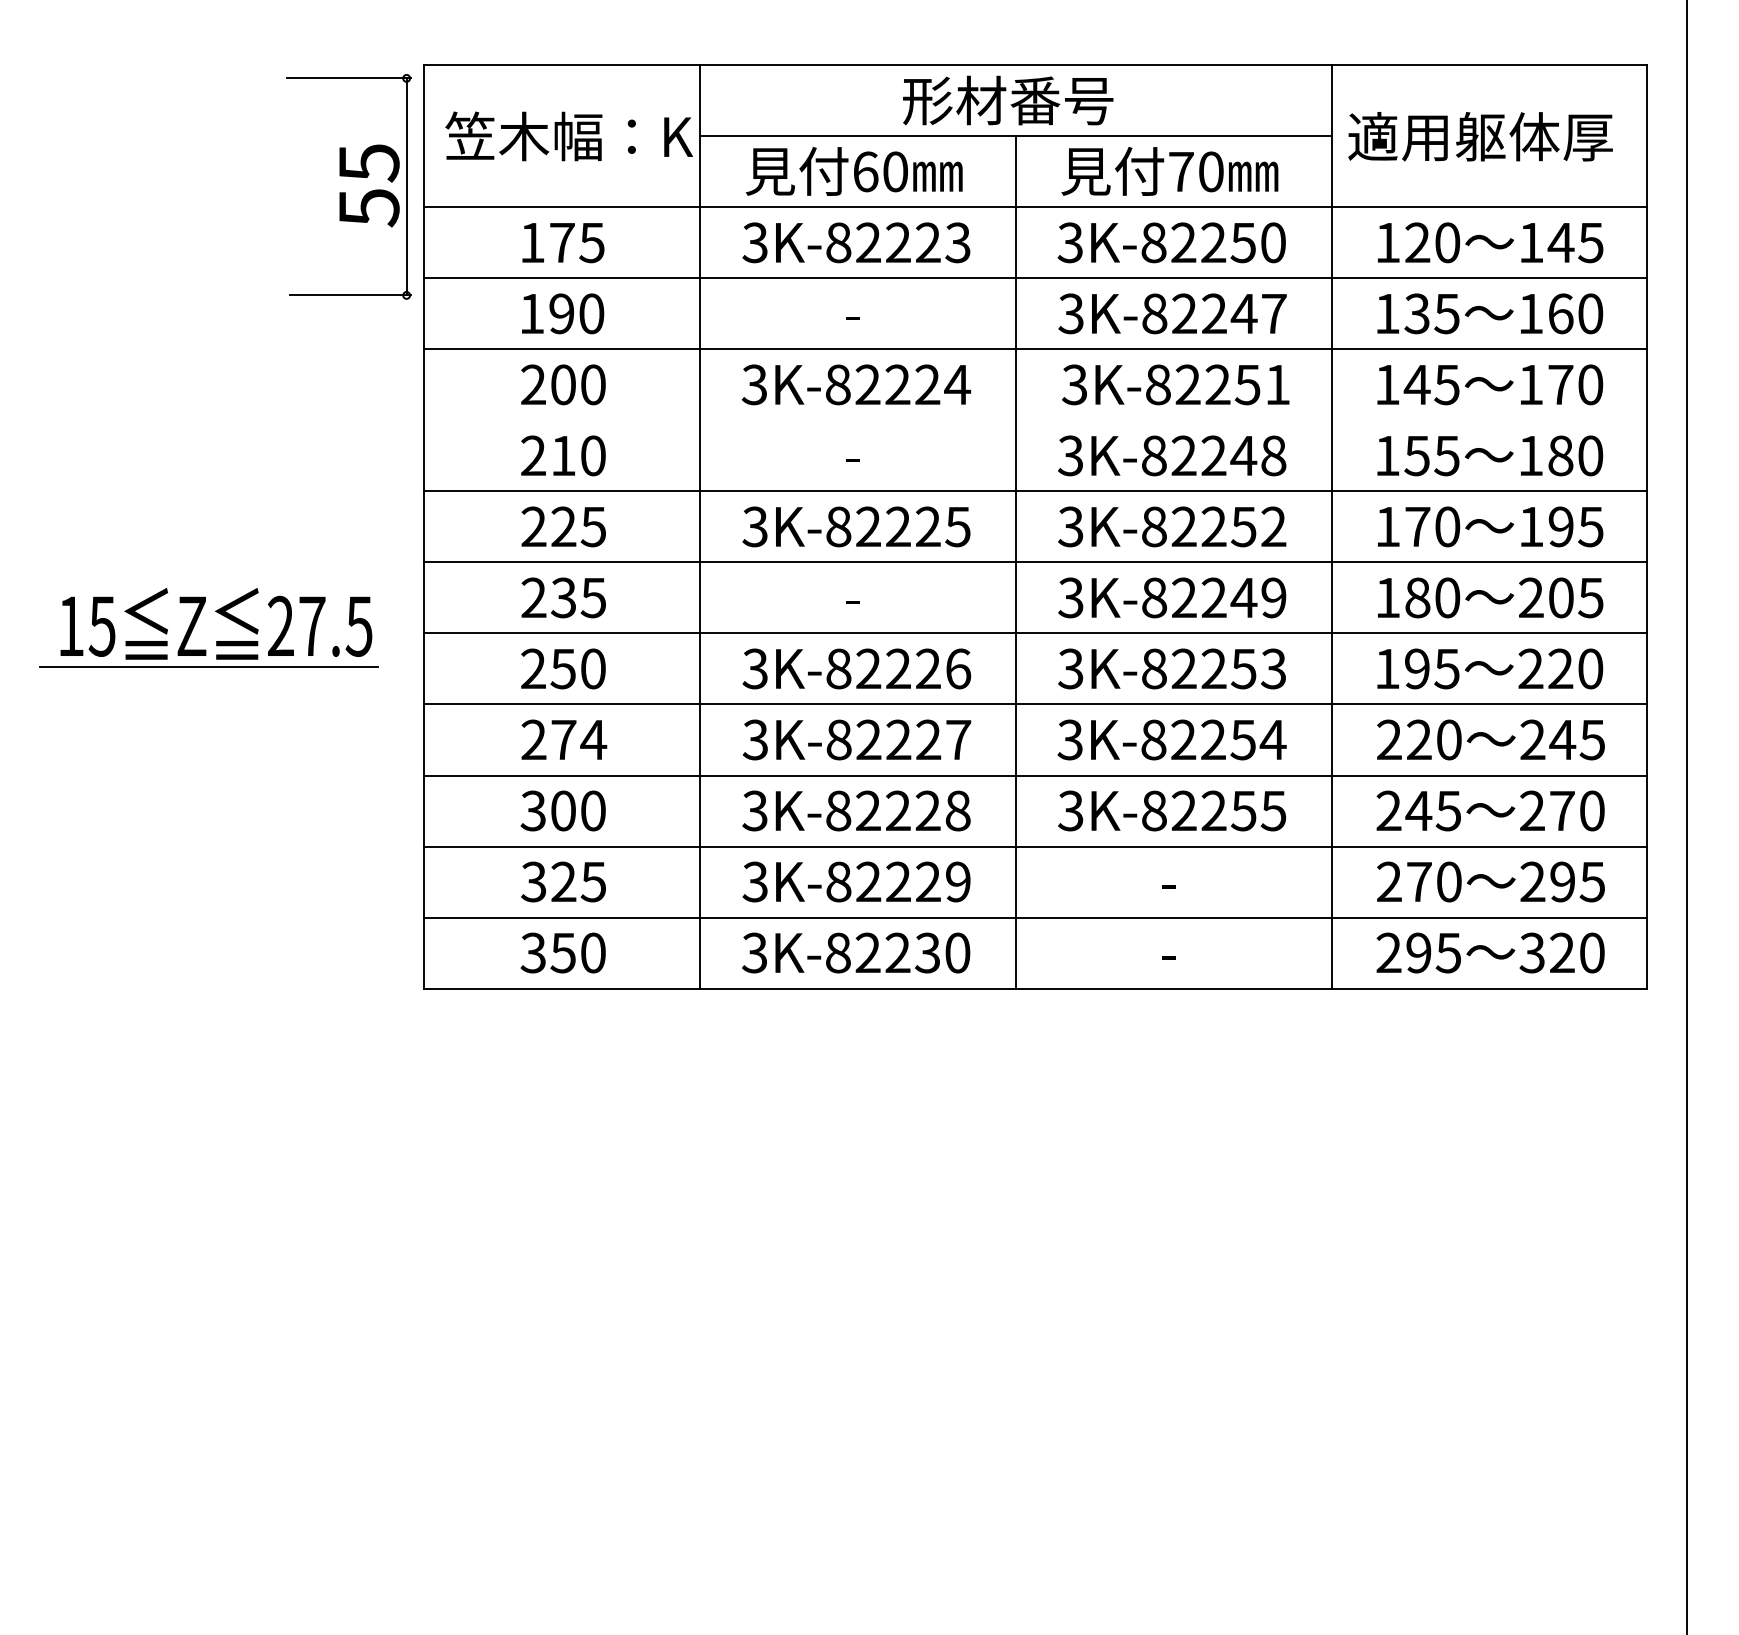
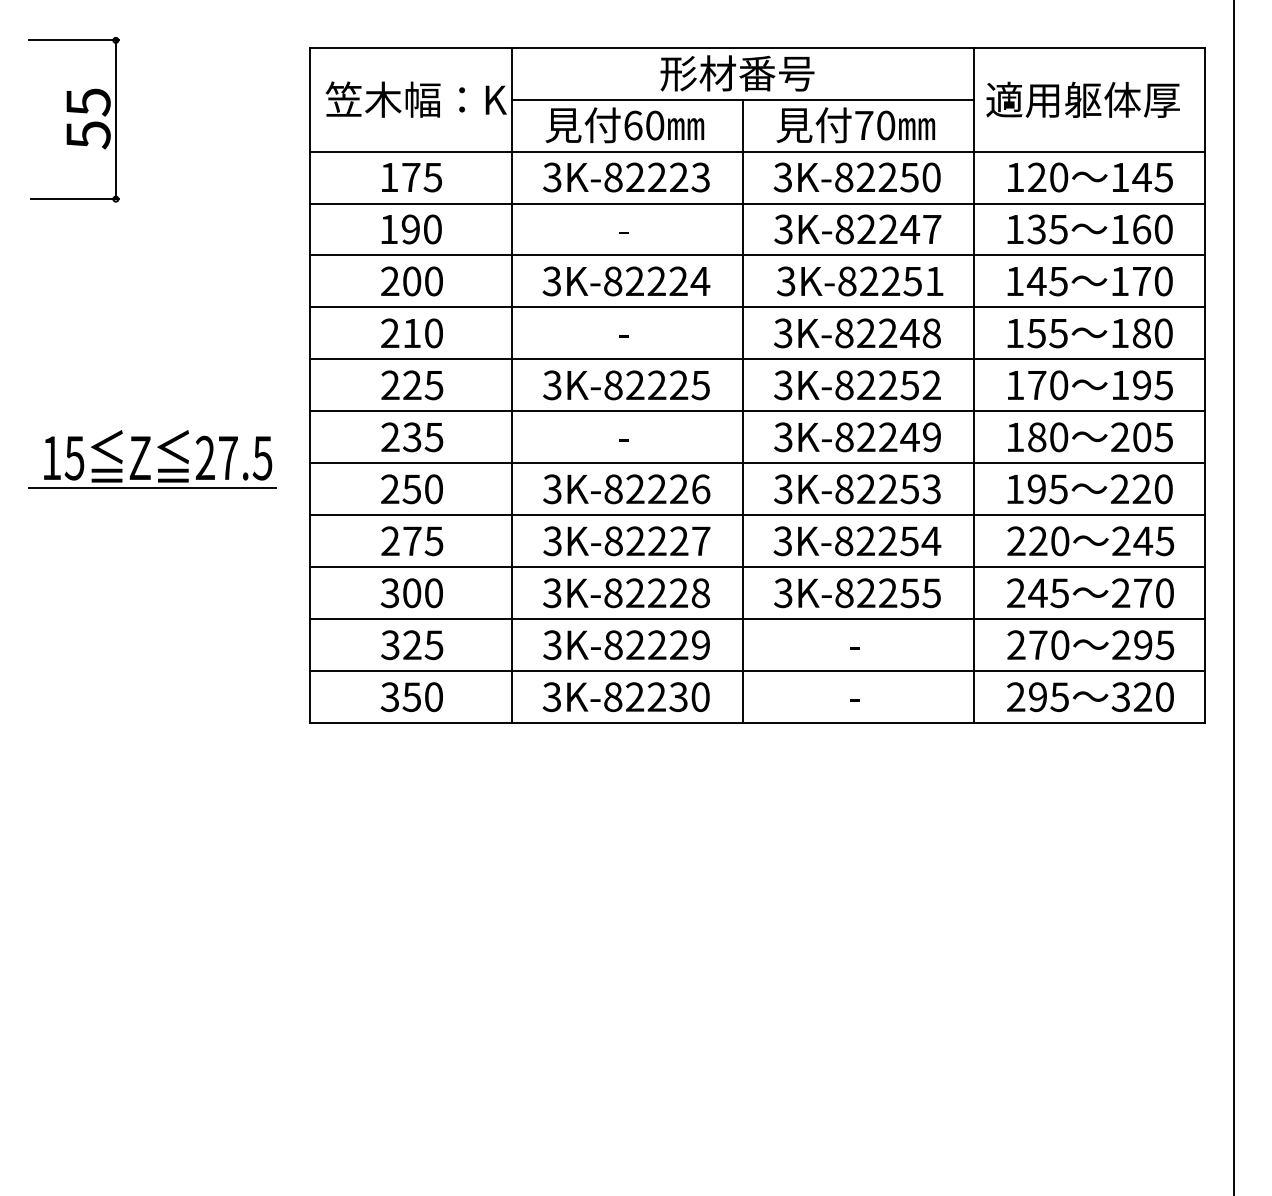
part: (345, 192) -> (71, 123), moved
line: (1035, 420) -> (757, 307), added
text: (593, 740) -> (434, 541), 274 -> 275

